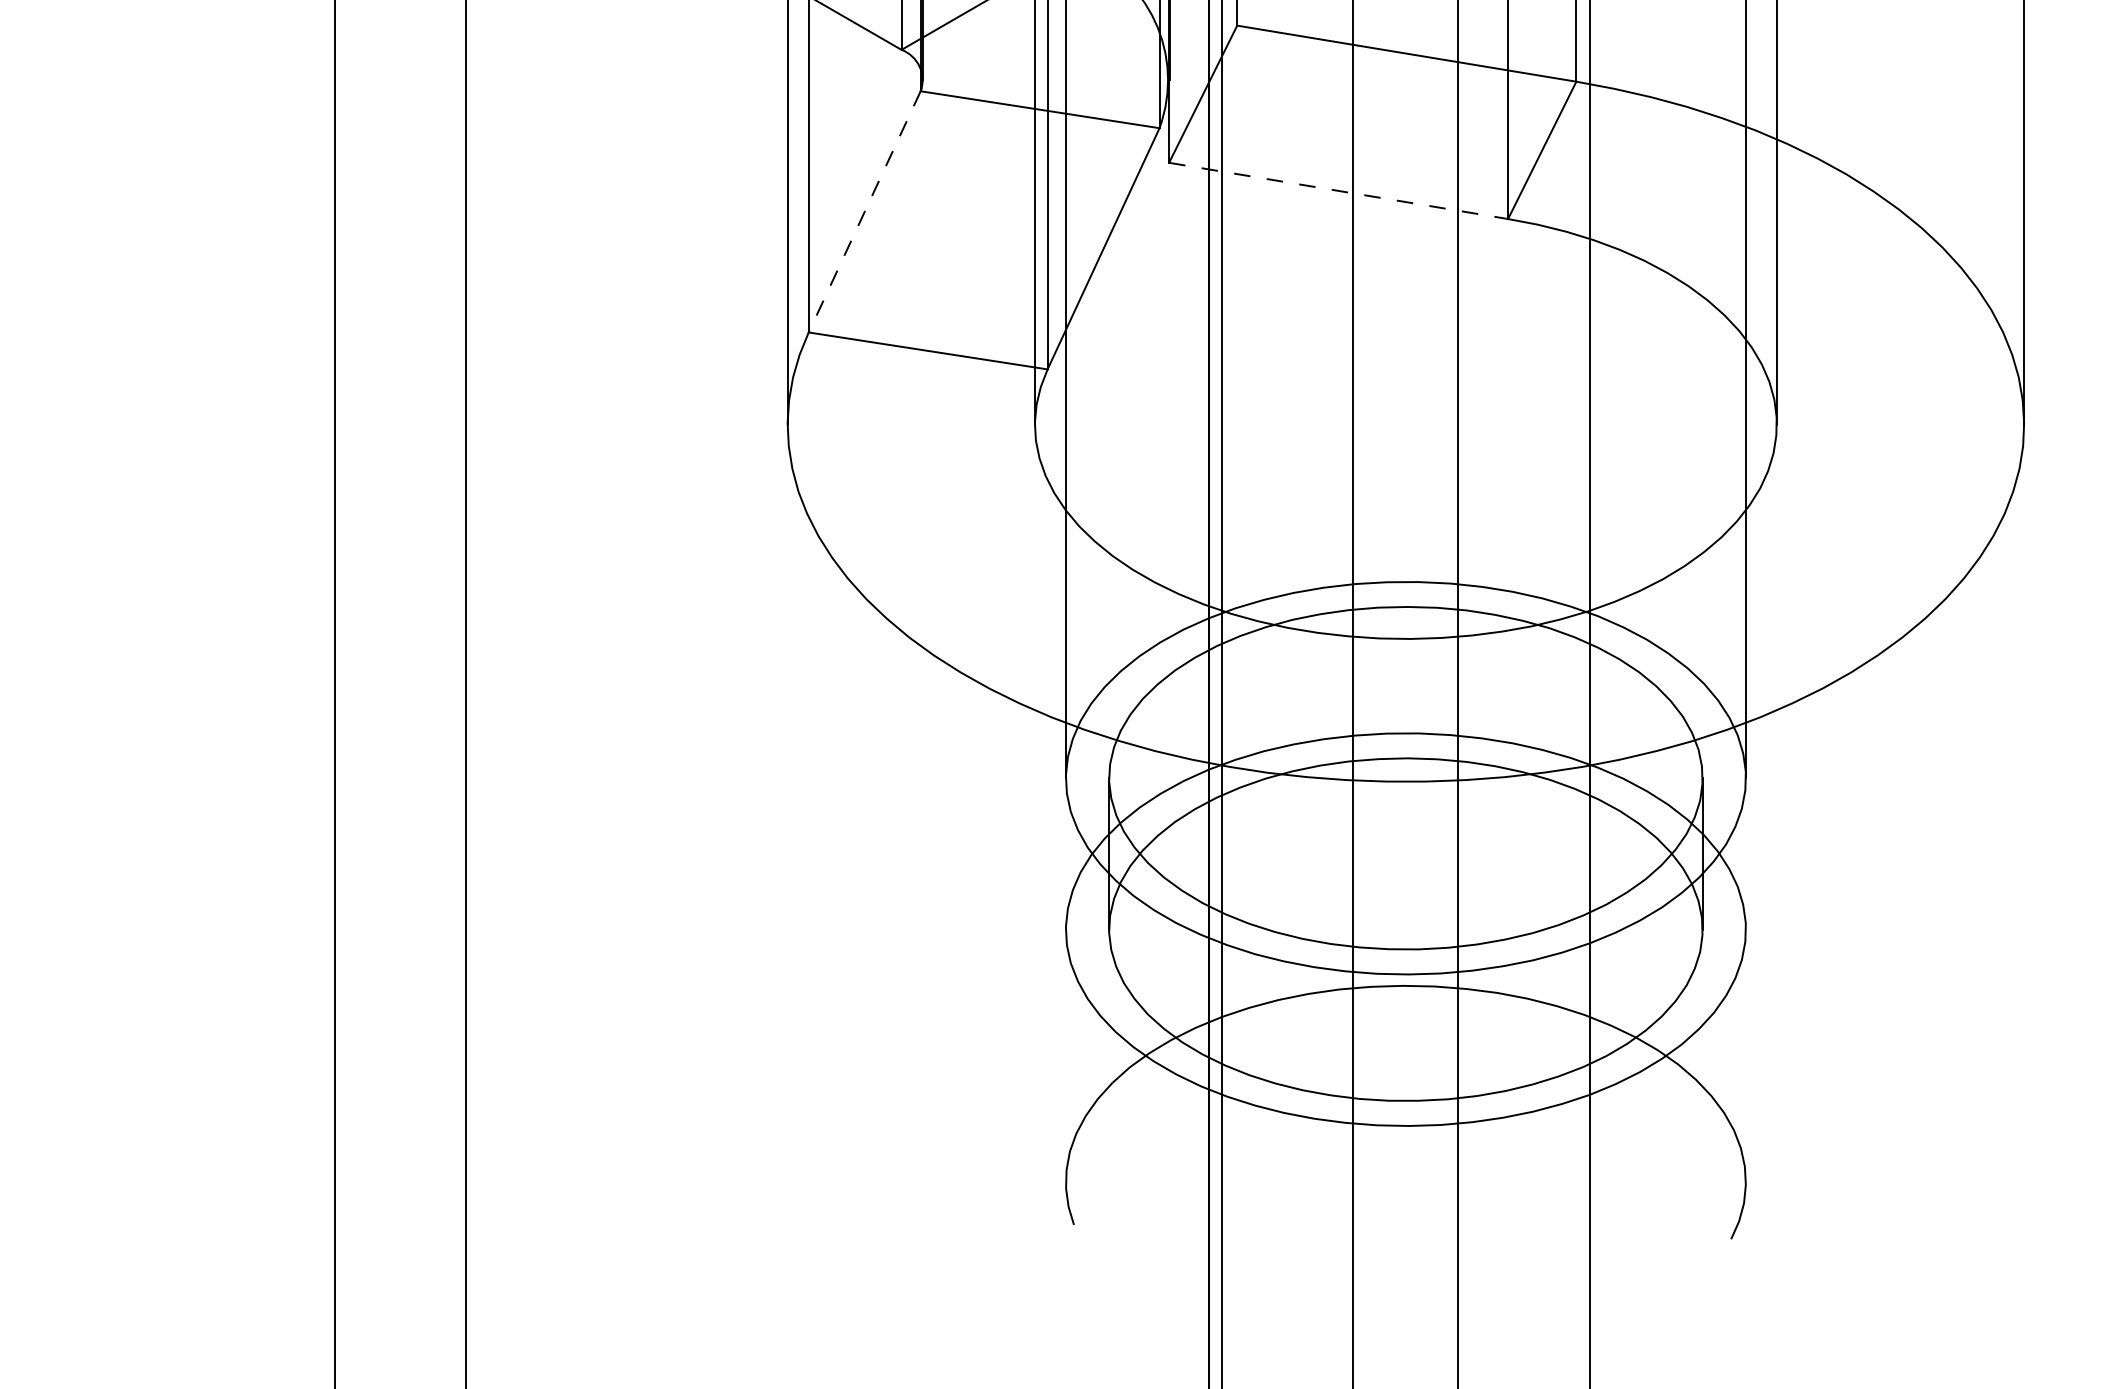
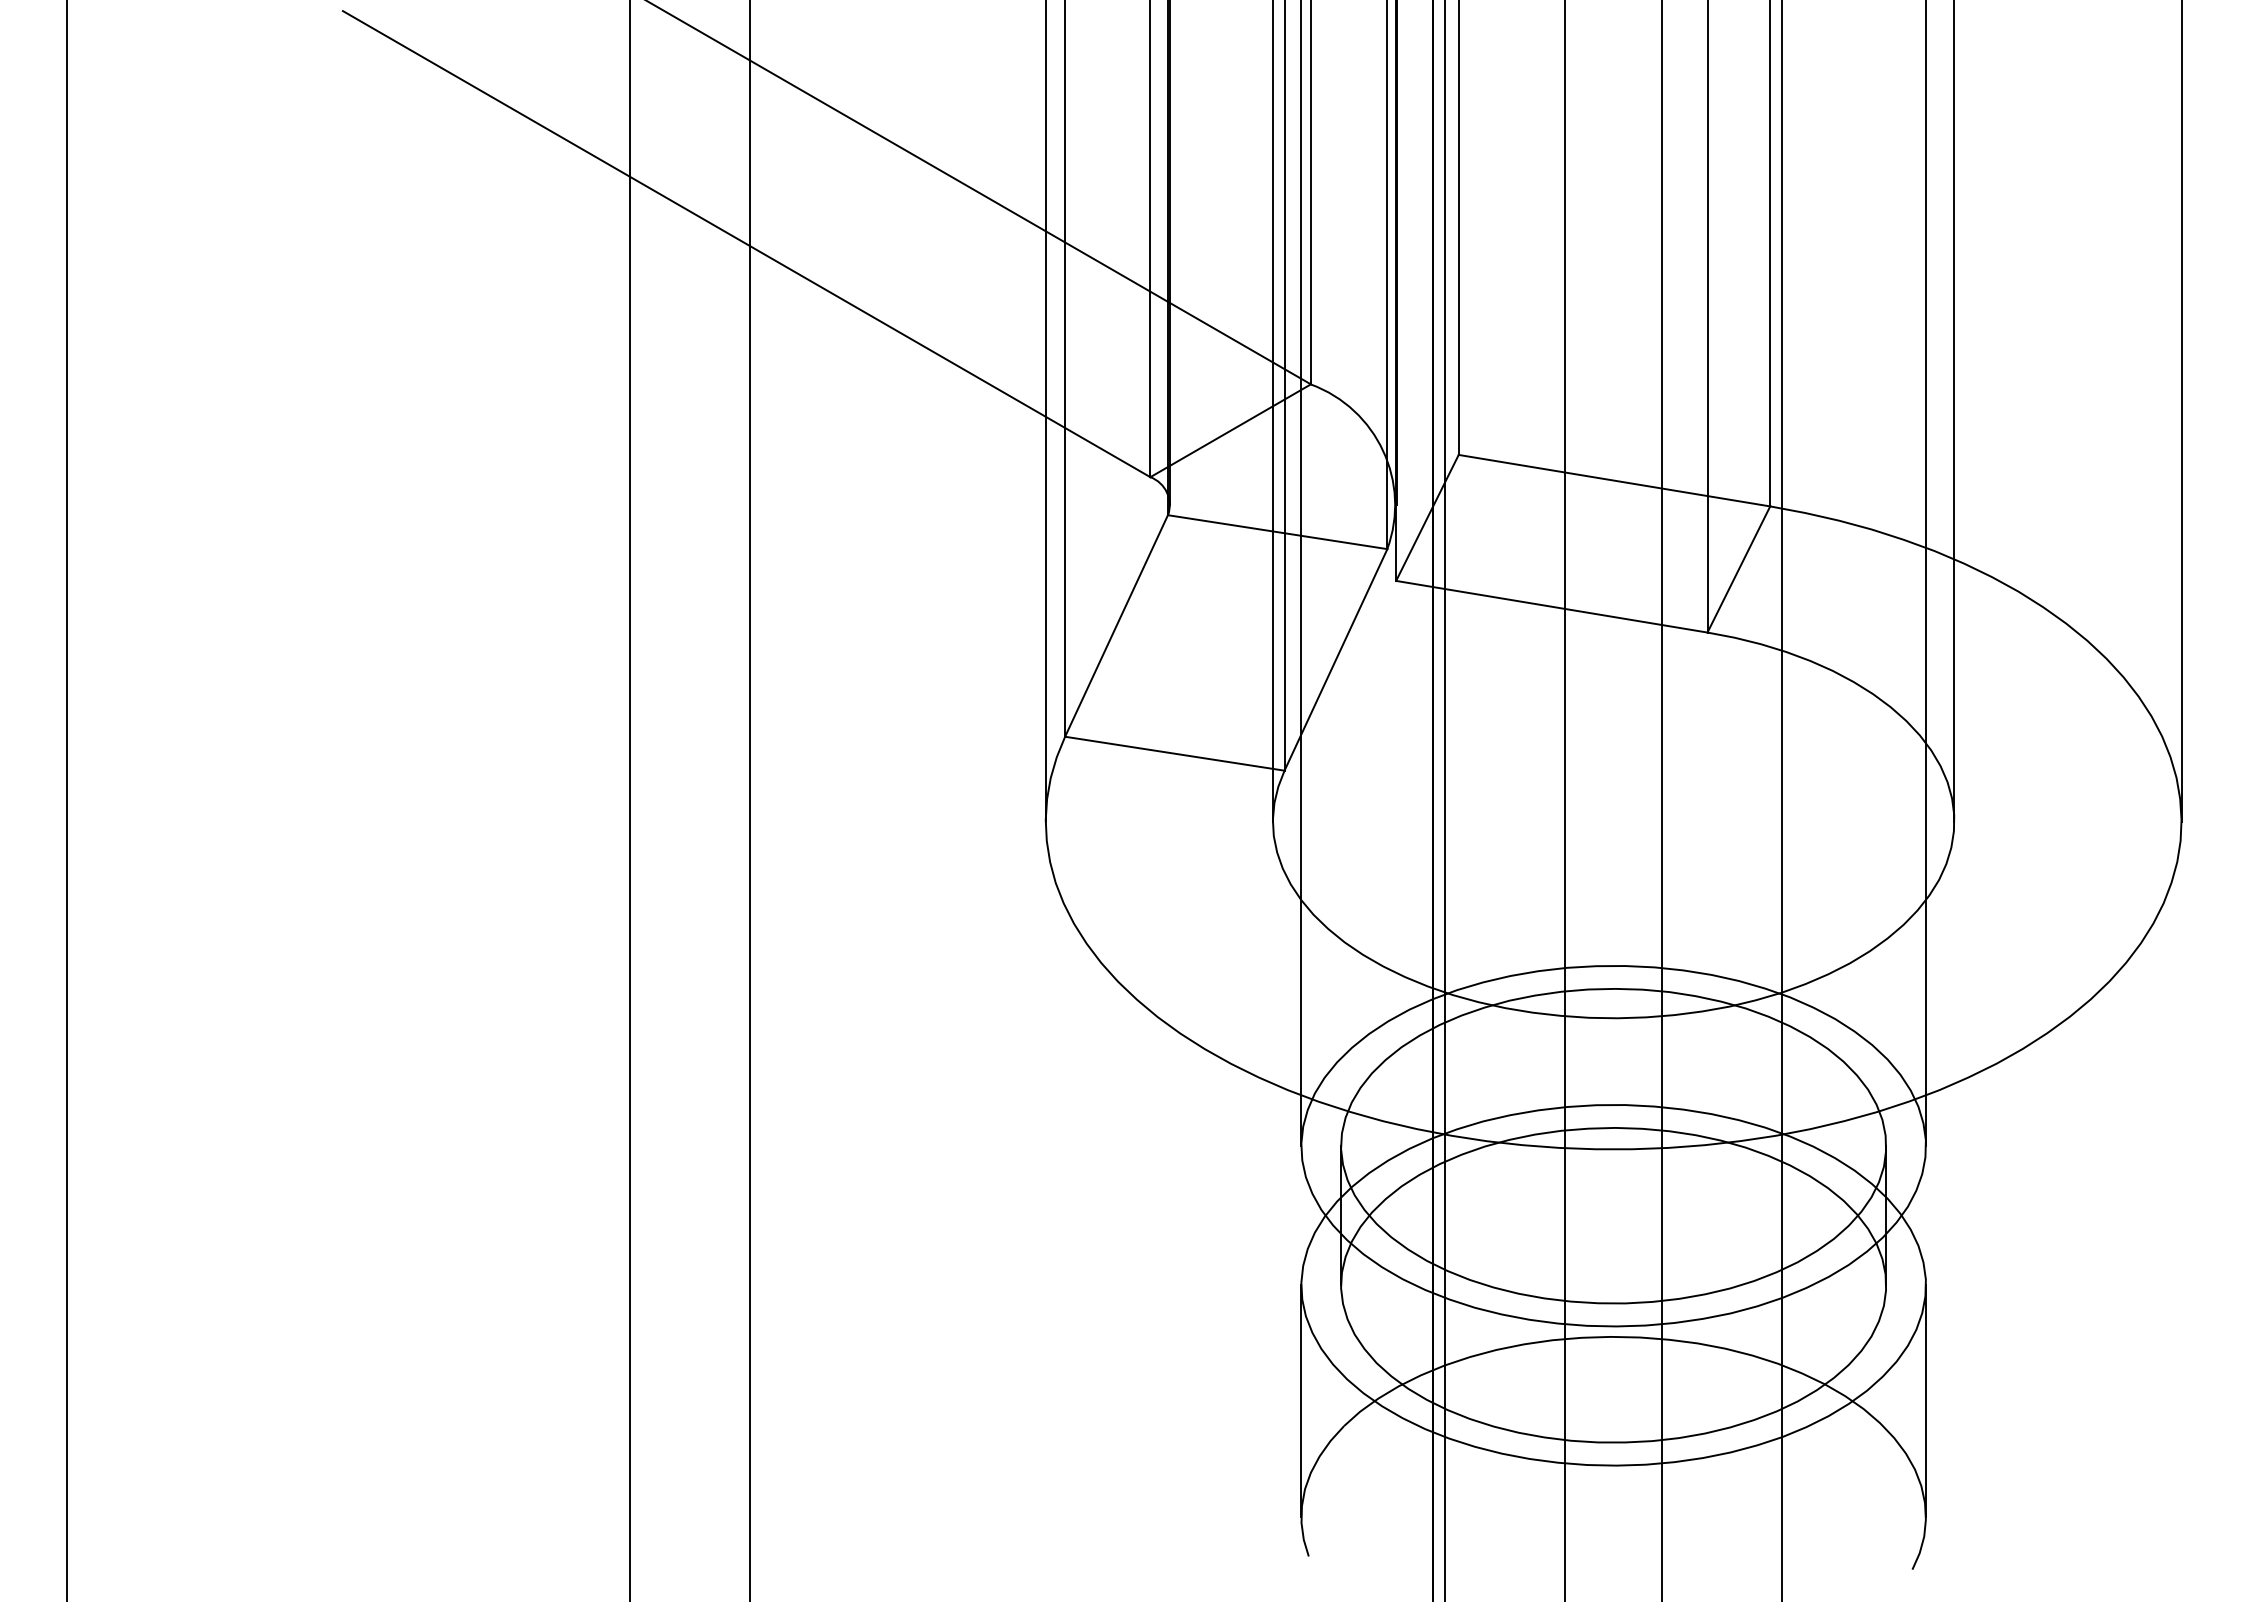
line: (1338, 190) -> (1551, 606), dashed -> solid
line: (864, 212) -> (1116, 626), dashed -> solid
line: (1066, 1056) -> (1301, 1401), added
line: (1746, 1056) -> (1926, 1401), added

